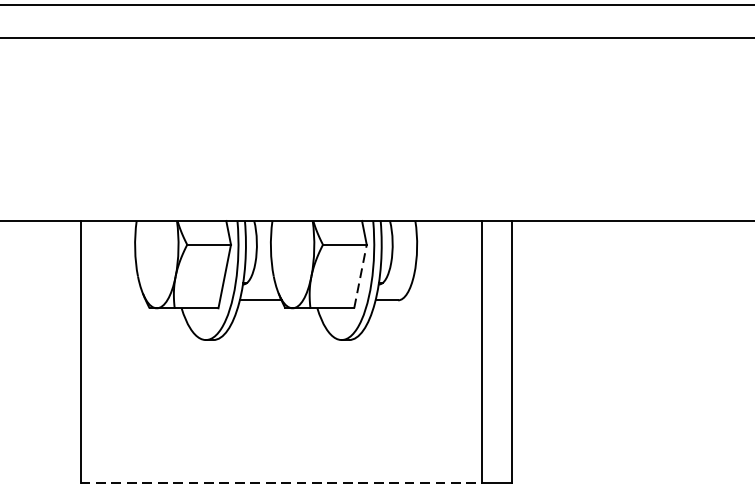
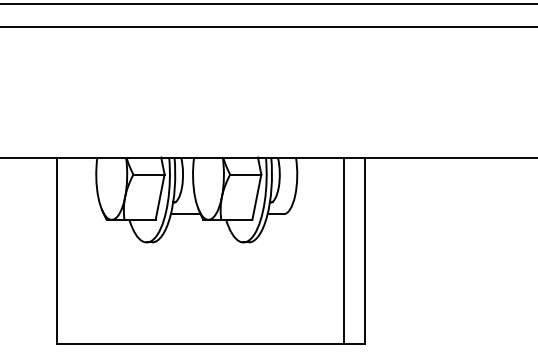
line: (359, 275) -> (256, 196), dashed -> solid
line: (282, 483) -> (201, 344), dashed -> solid

